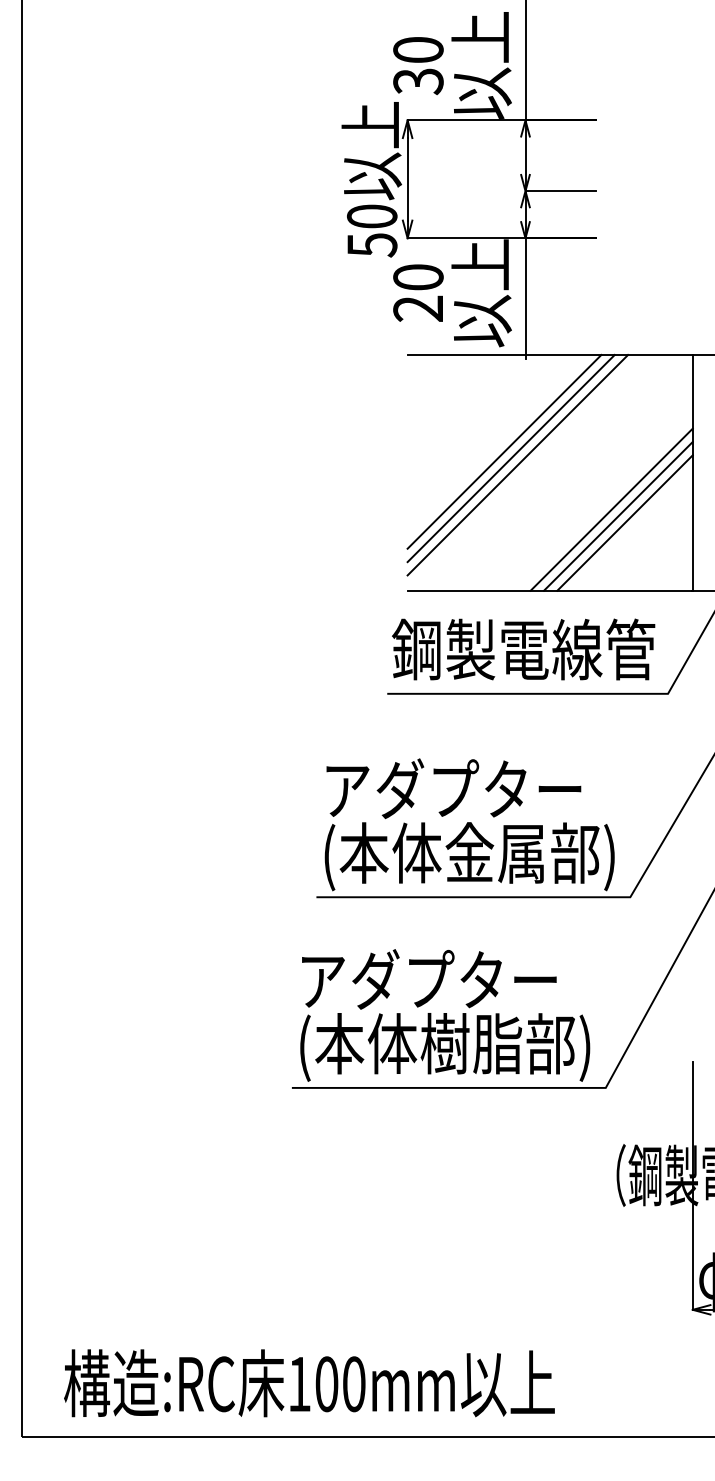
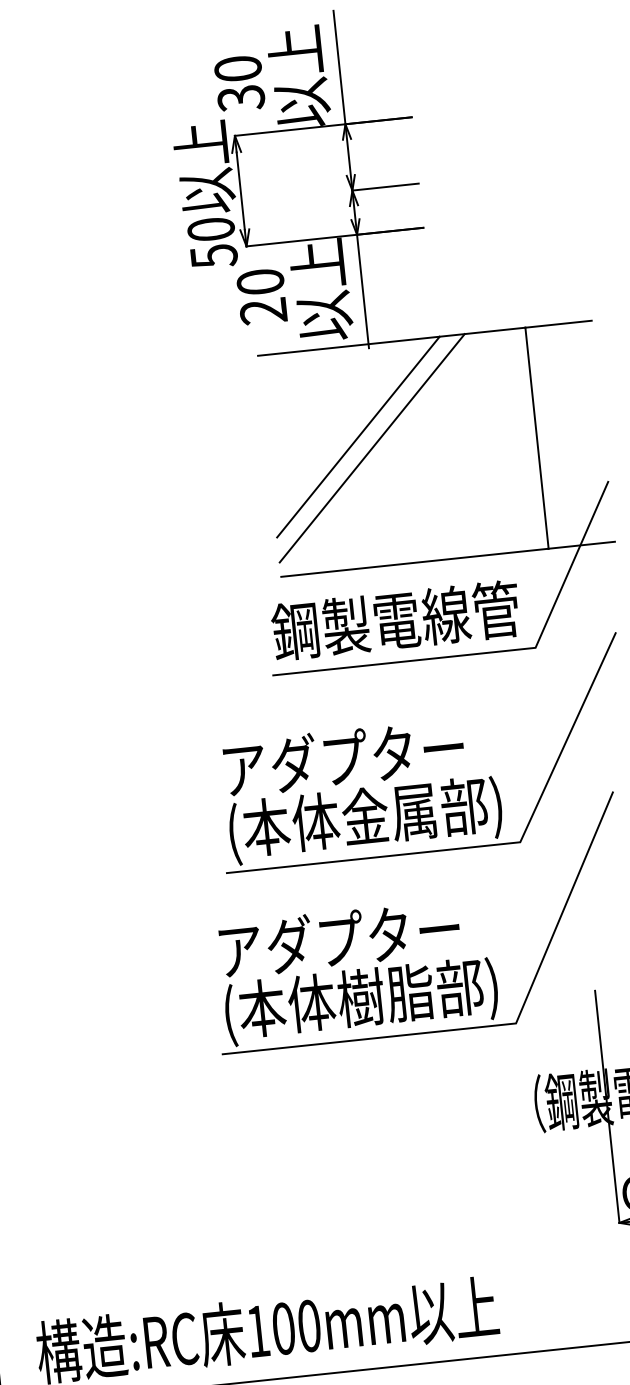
line: (510, 458) -> (364, 442), removed
line: (611, 509) -> (464, 480), removed
line: (617, 515) -> (470, 485), removed
line: (624, 522) -> (477, 491), removed

